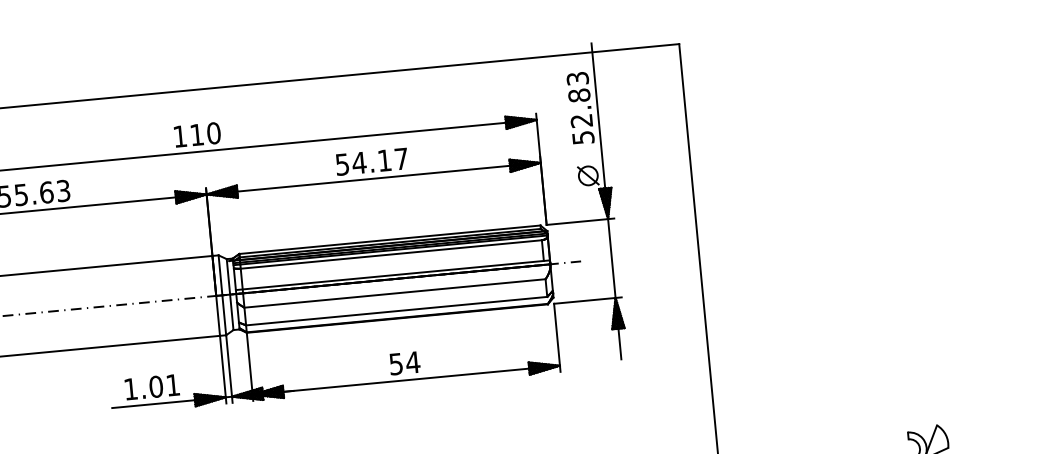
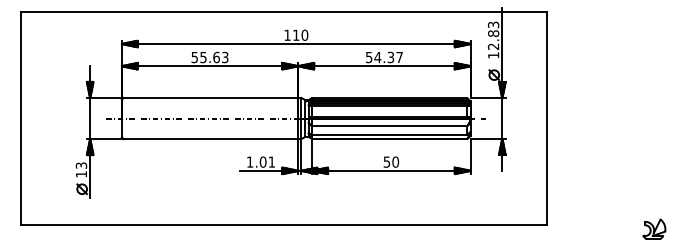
text: (583, 137) -> (493, 55), 52.83 -> 12.83
text: (383, 160) -> (390, 57), 54.17 -> 54.37
text: (412, 361) -> (395, 161), 54 -> 50

